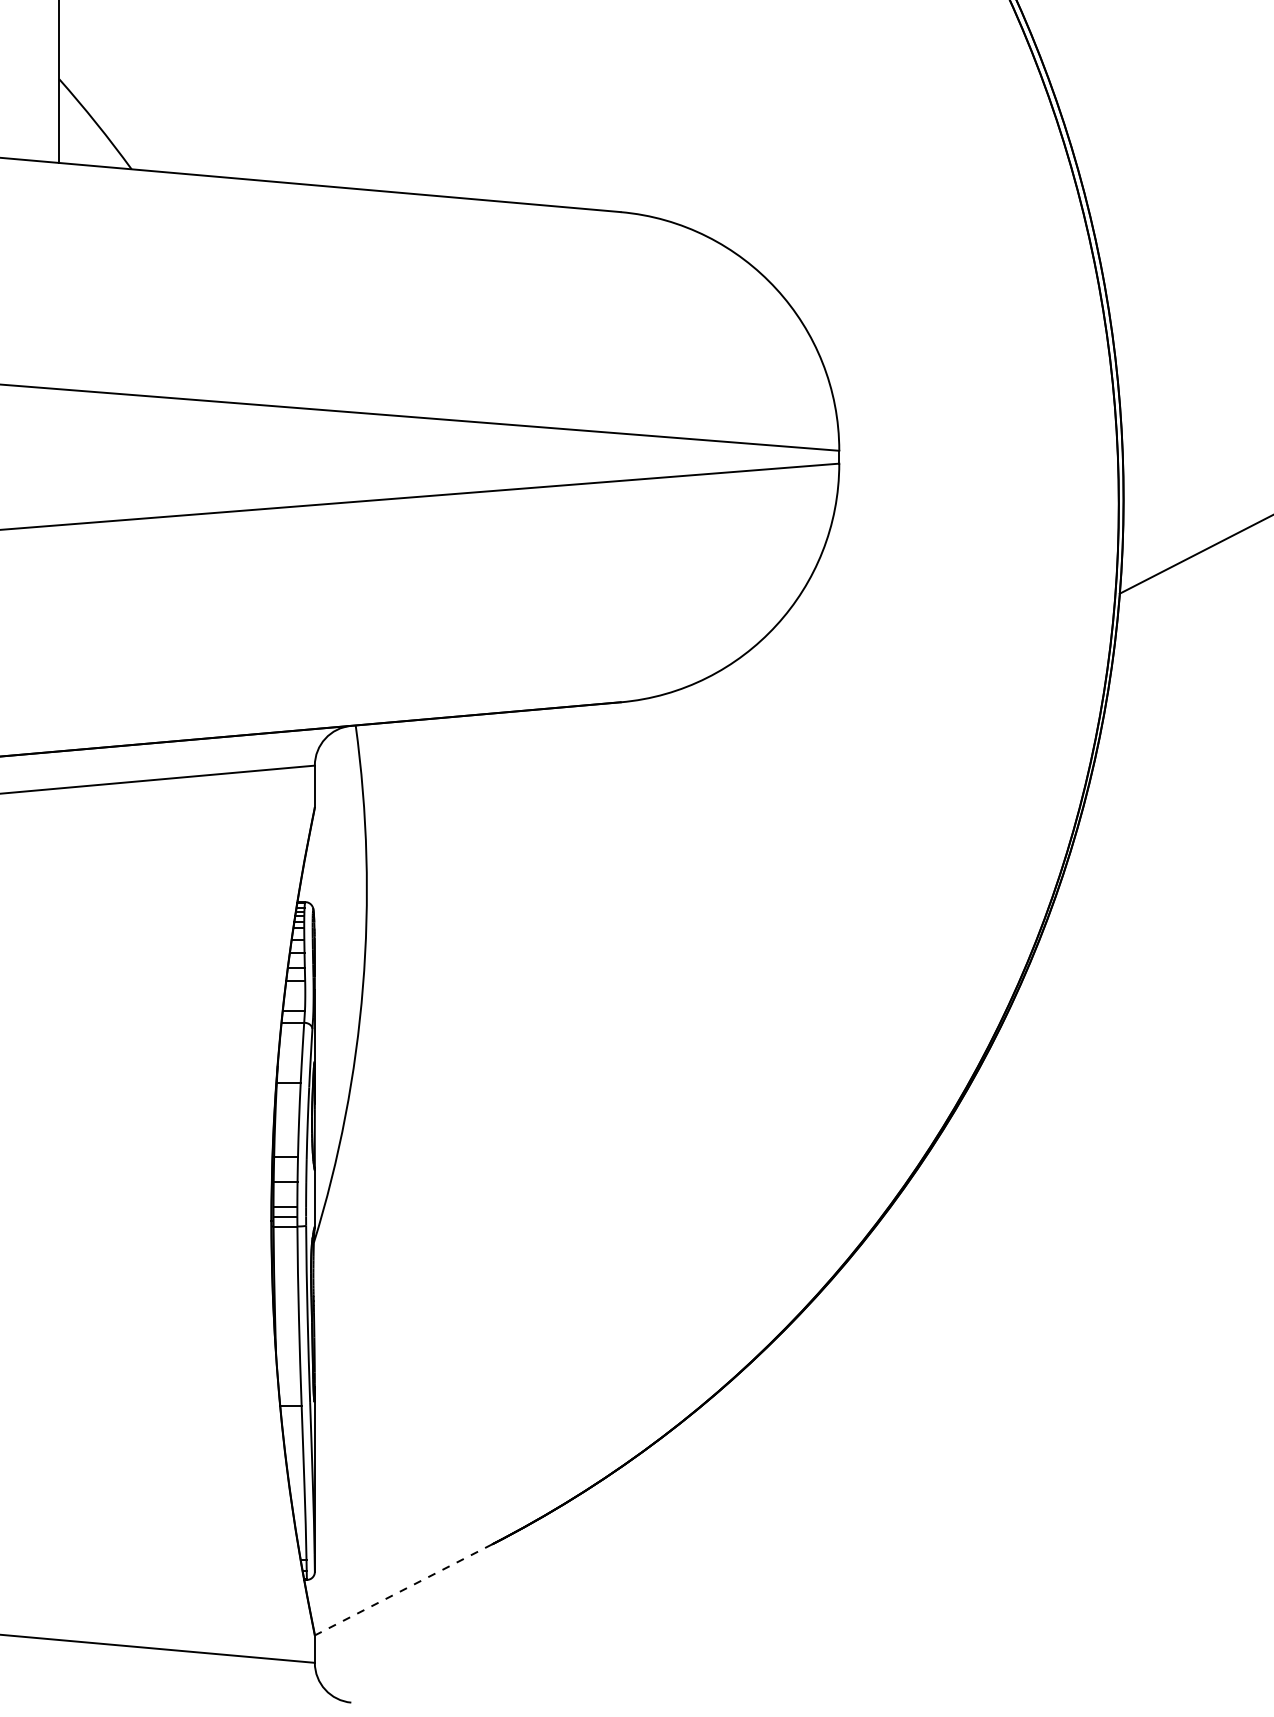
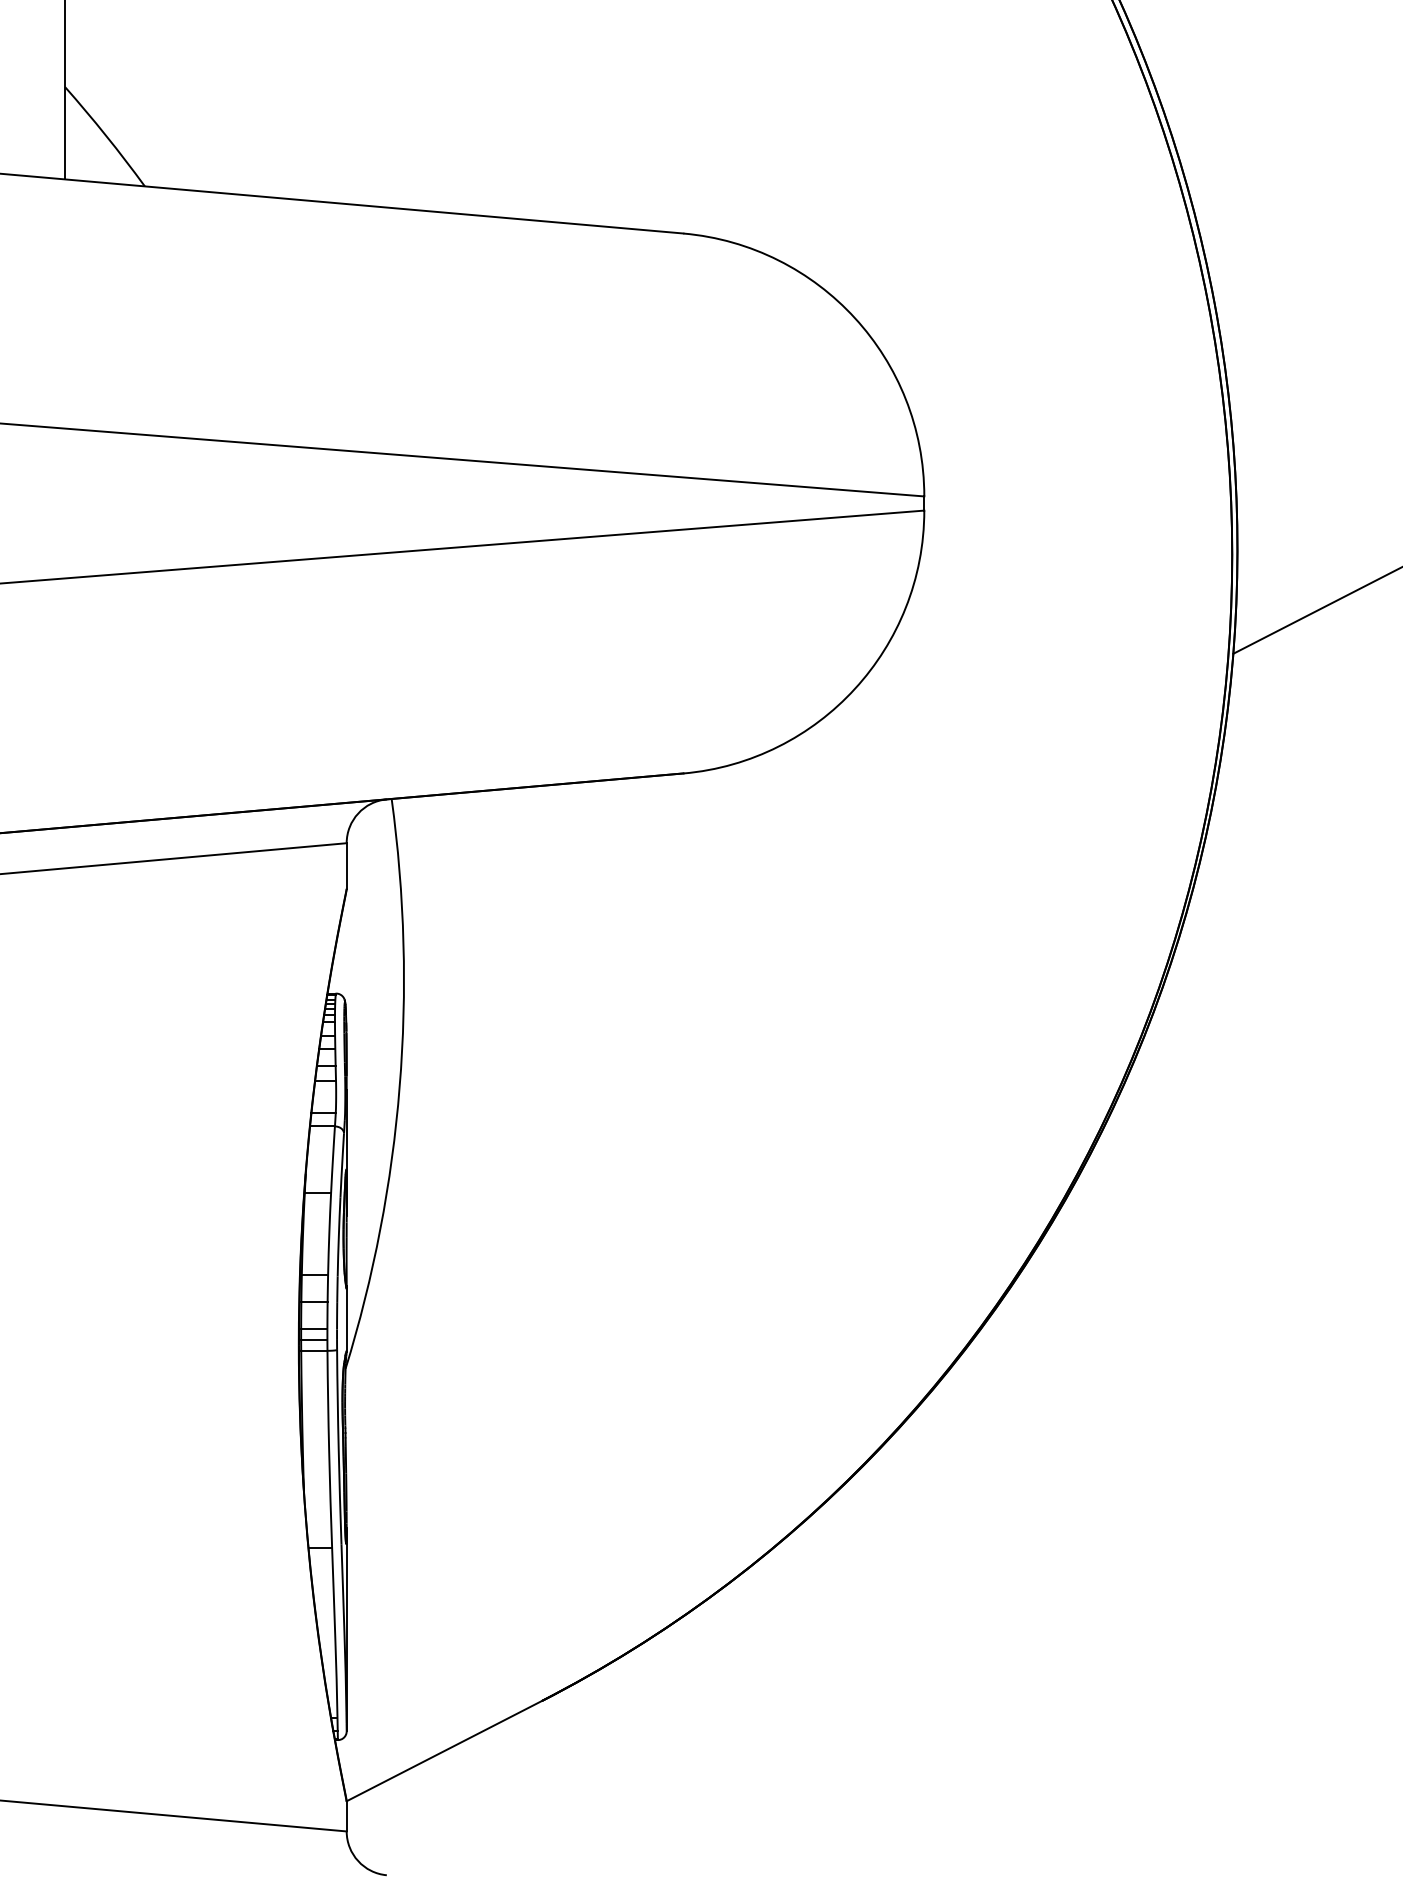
line: (403, 1590) -> (444, 1751), dashed -> solid

